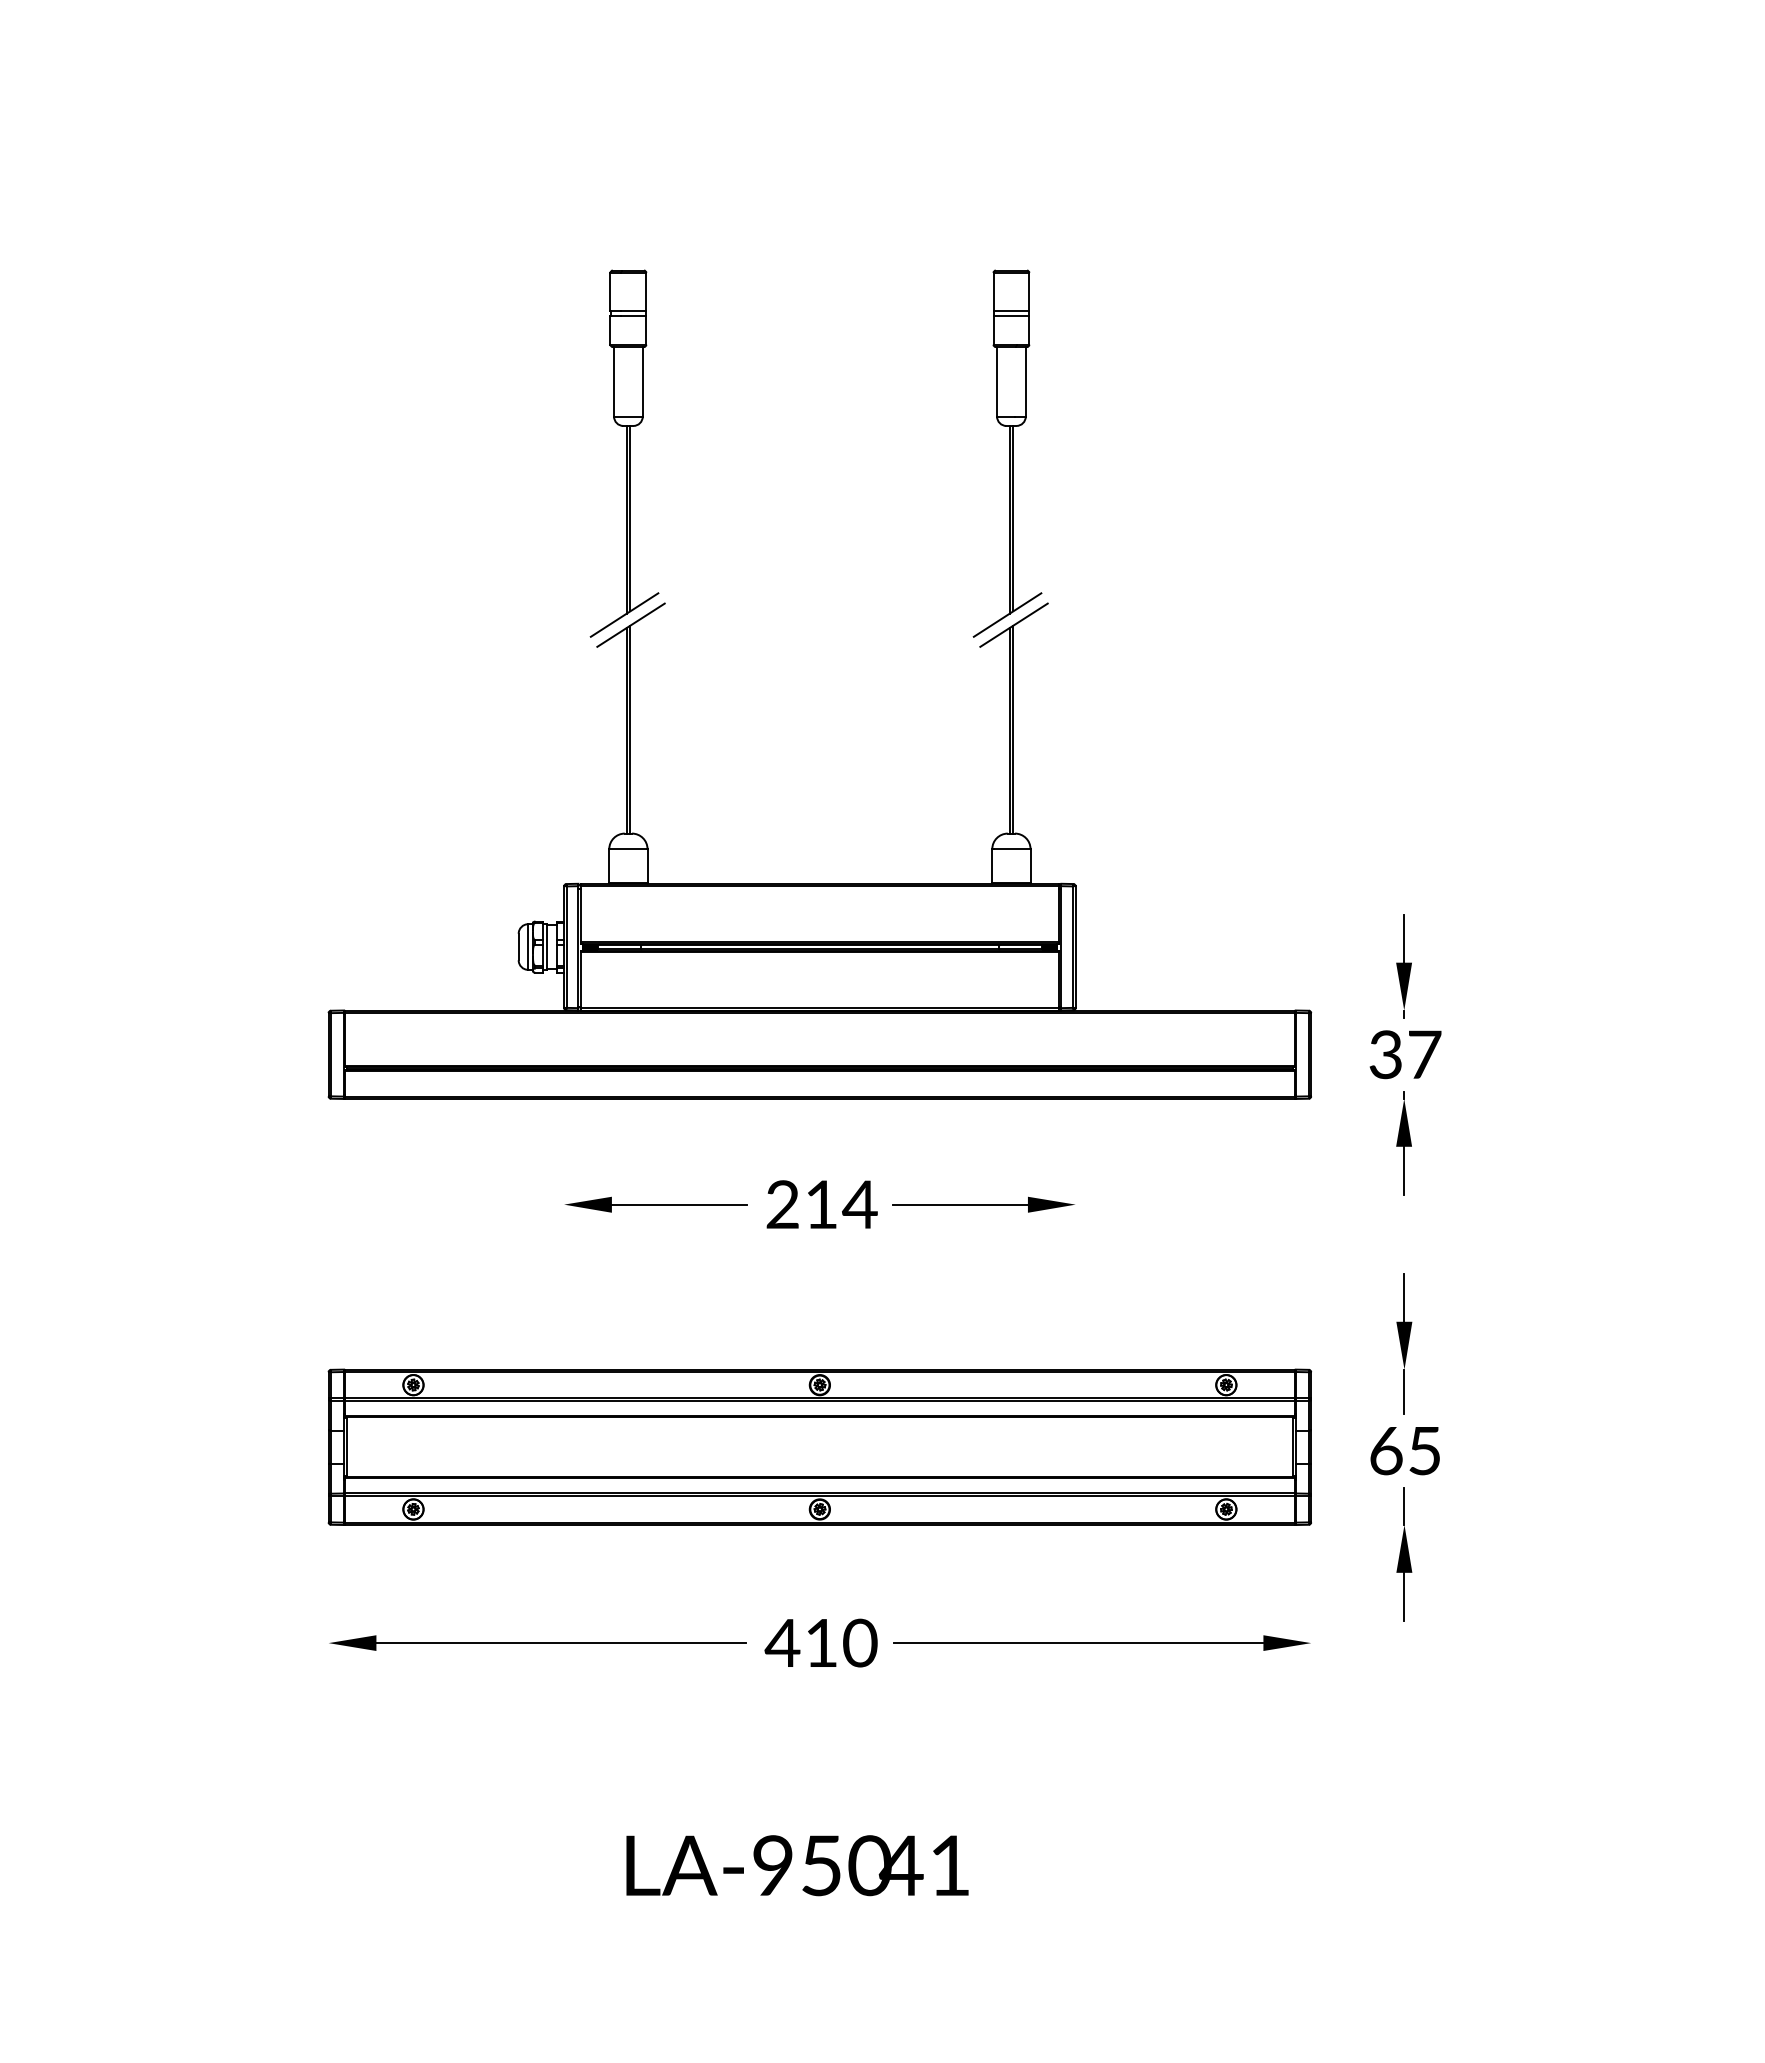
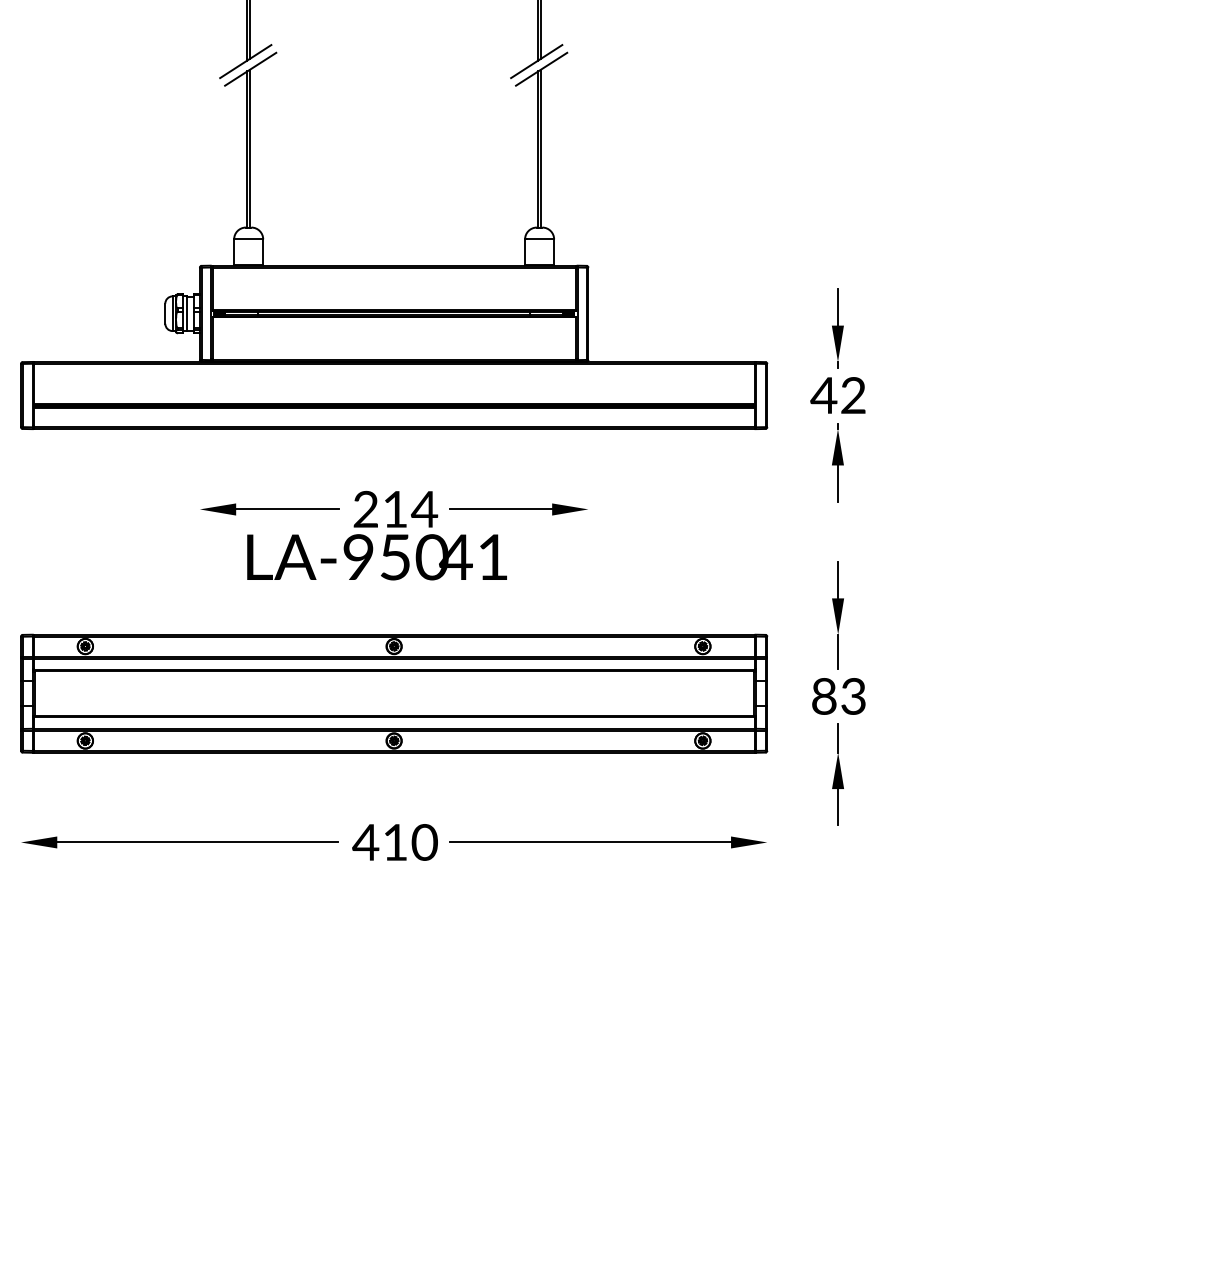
text: (1404, 1054) -> (838, 395), 37 -> 42
text: (1405, 1450) -> (838, 696), 65 -> 83
text: (797, 1865) -> (377, 557), moved

